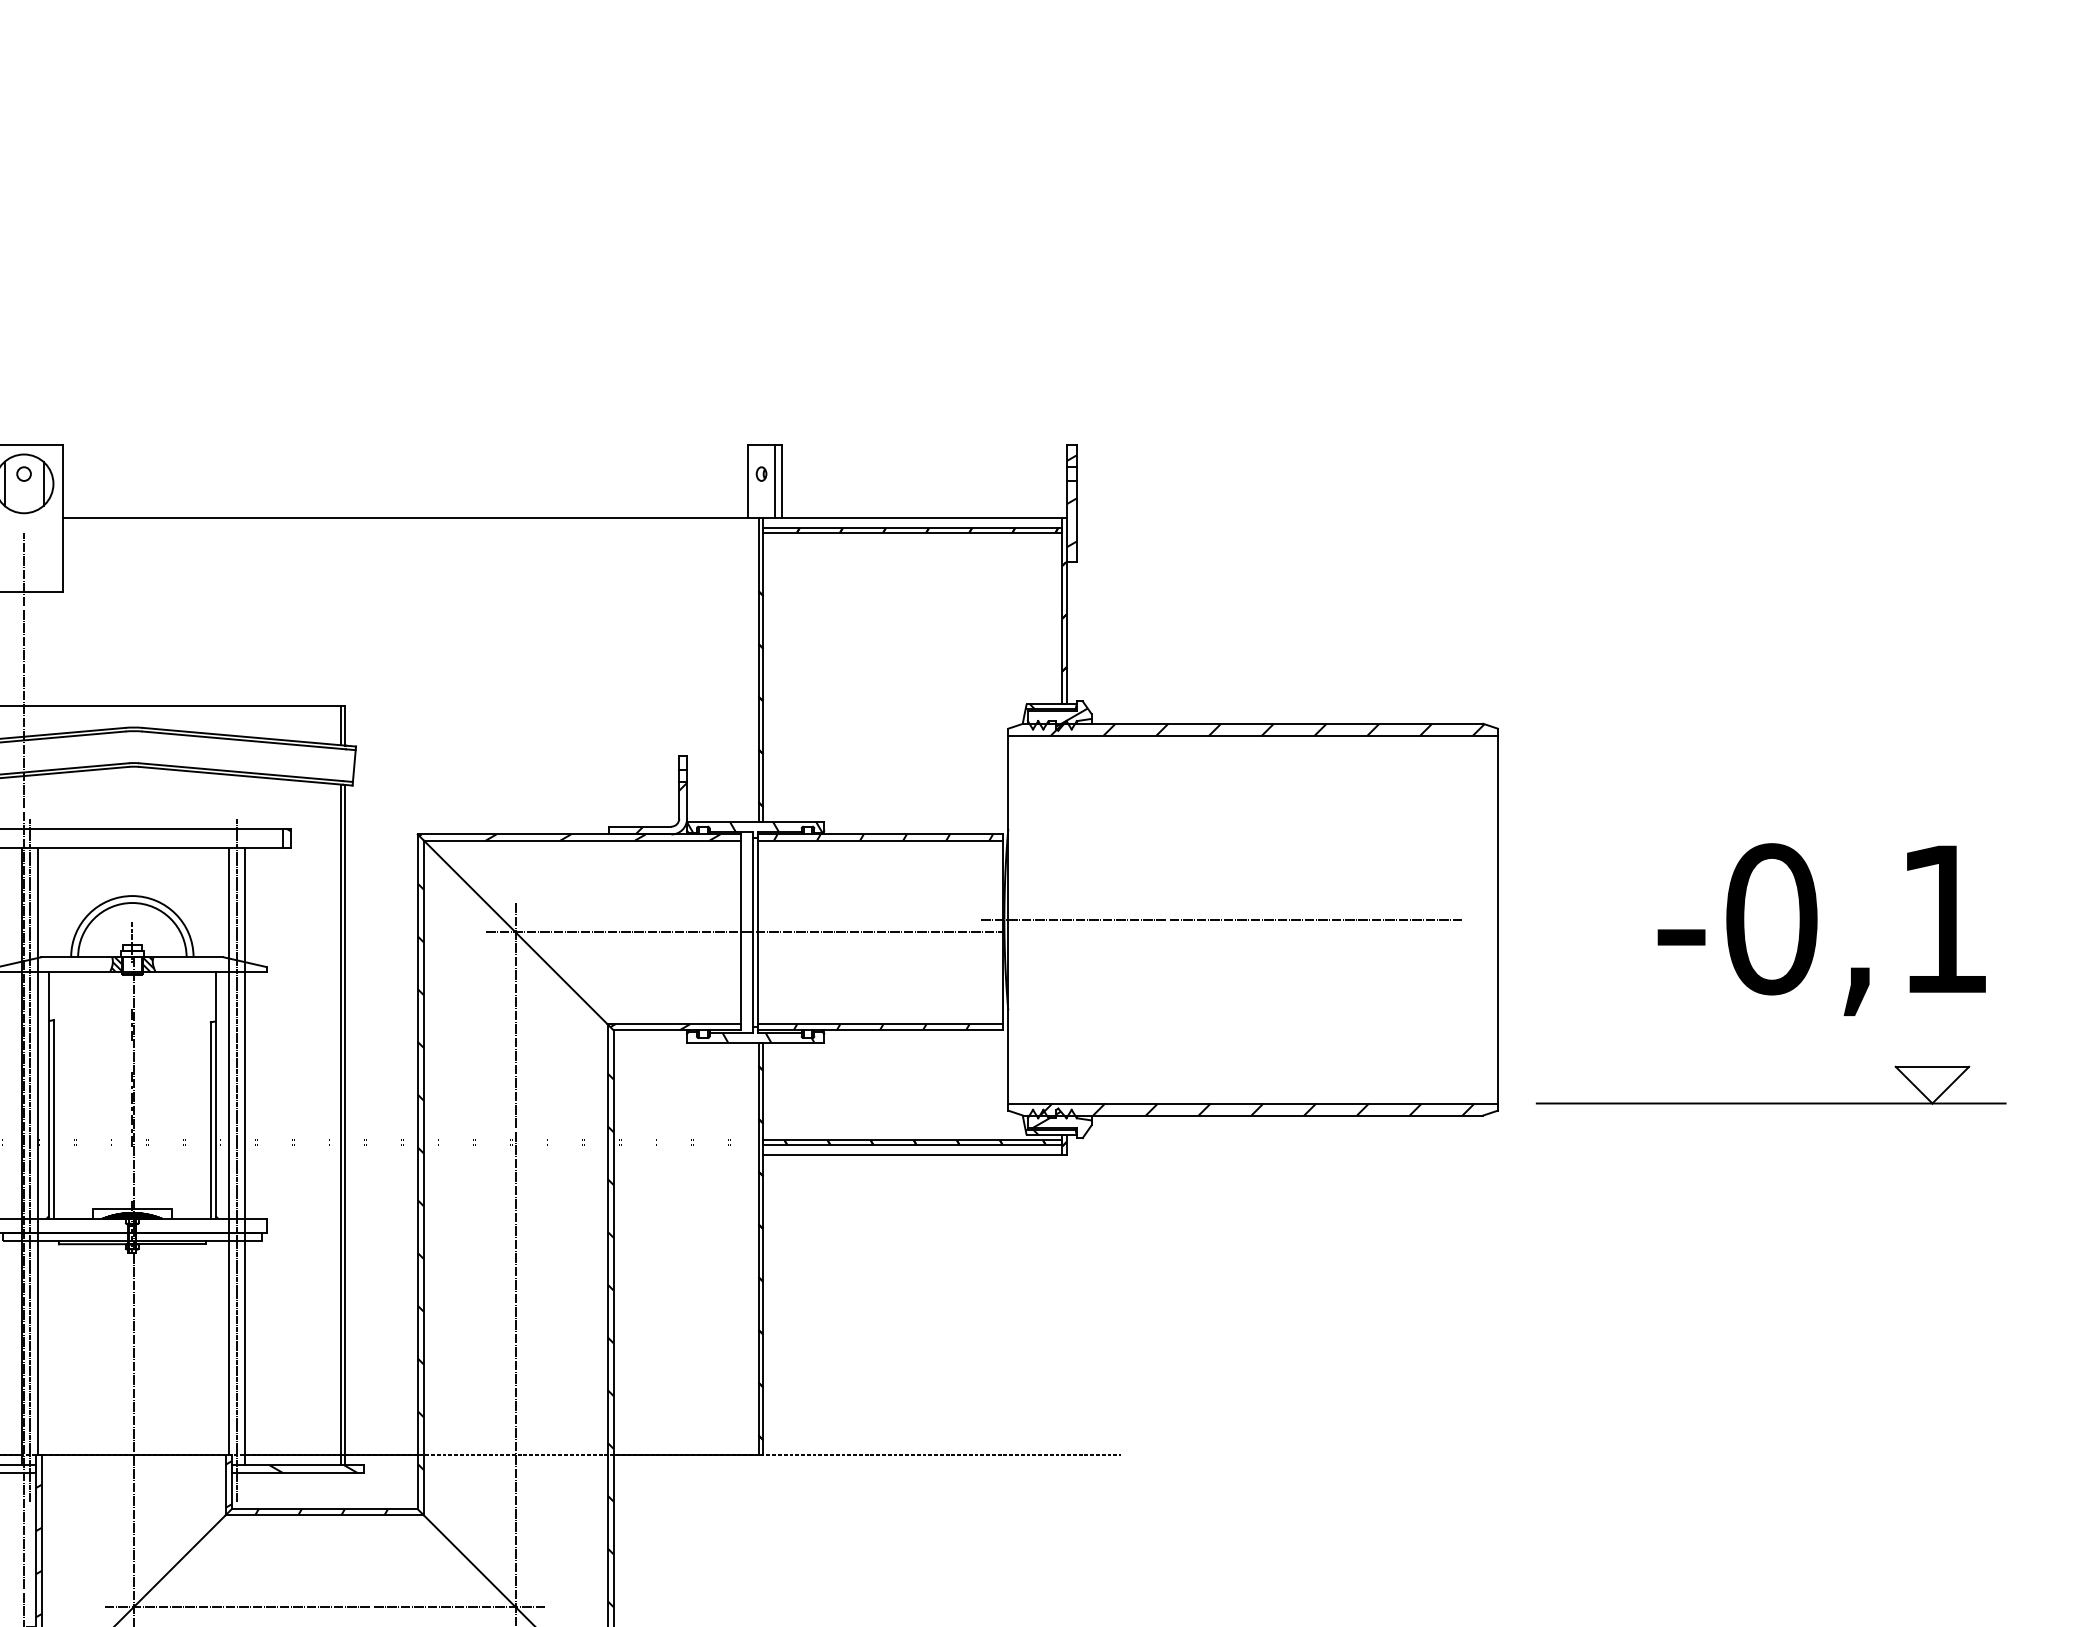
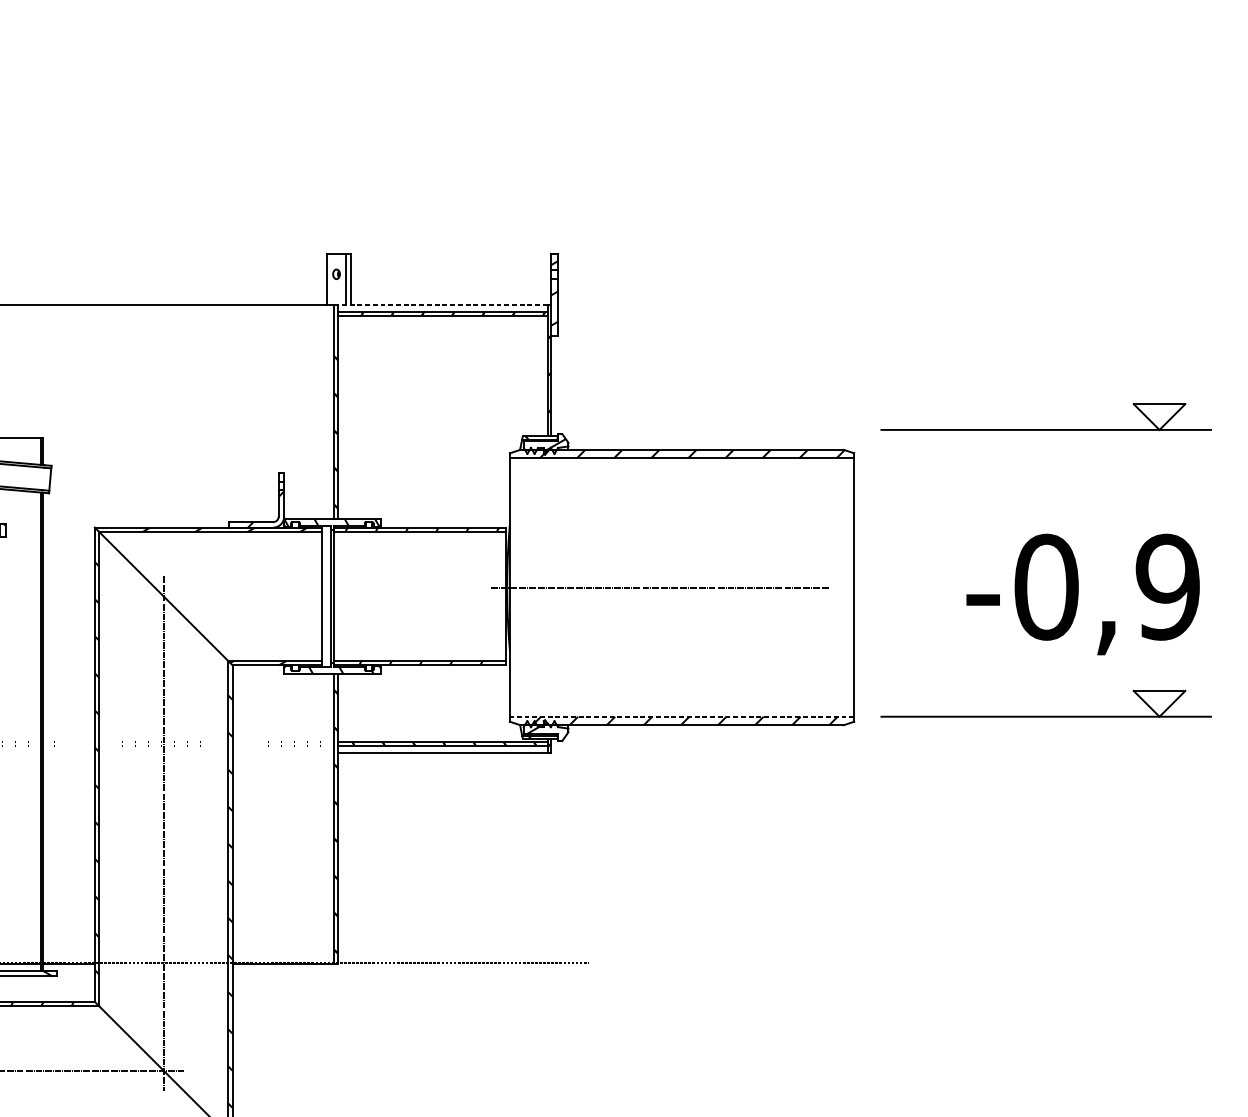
line: (912, 518) -> (442, 305), solid -> dashed
part: (1770, 694) -> (1045, 429), added
text: (1943, 919) -> (1167, 587), -0,1 -> -0,9
line: (744, 932) -> (324, 596), removed
line: (1253, 1103) -> (682, 716), solid -> dashed

